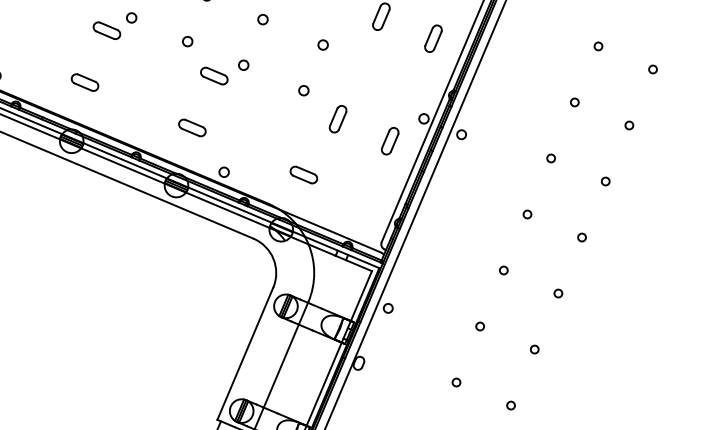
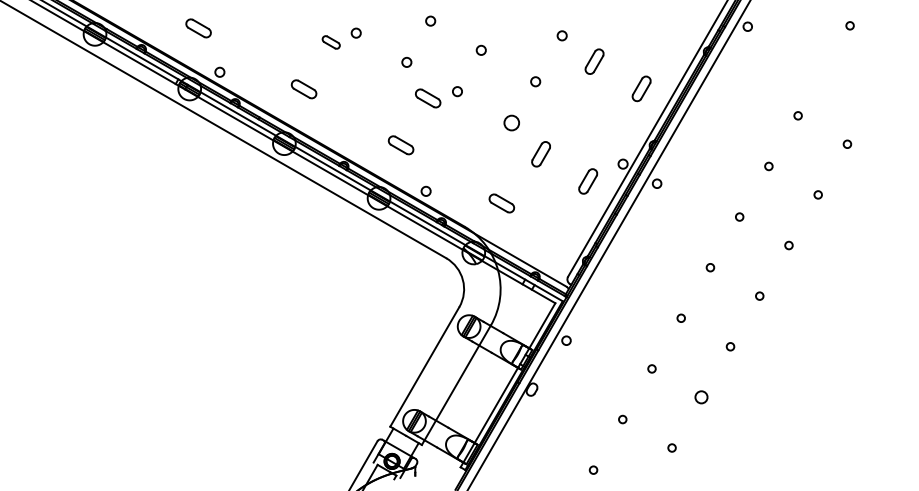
part: (107, 30) -> (331, 42), size x0.7
circle: (303, 90) -> (511, 122), size x1.6
circle: (533, 349) -> (700, 397), size x1.6

